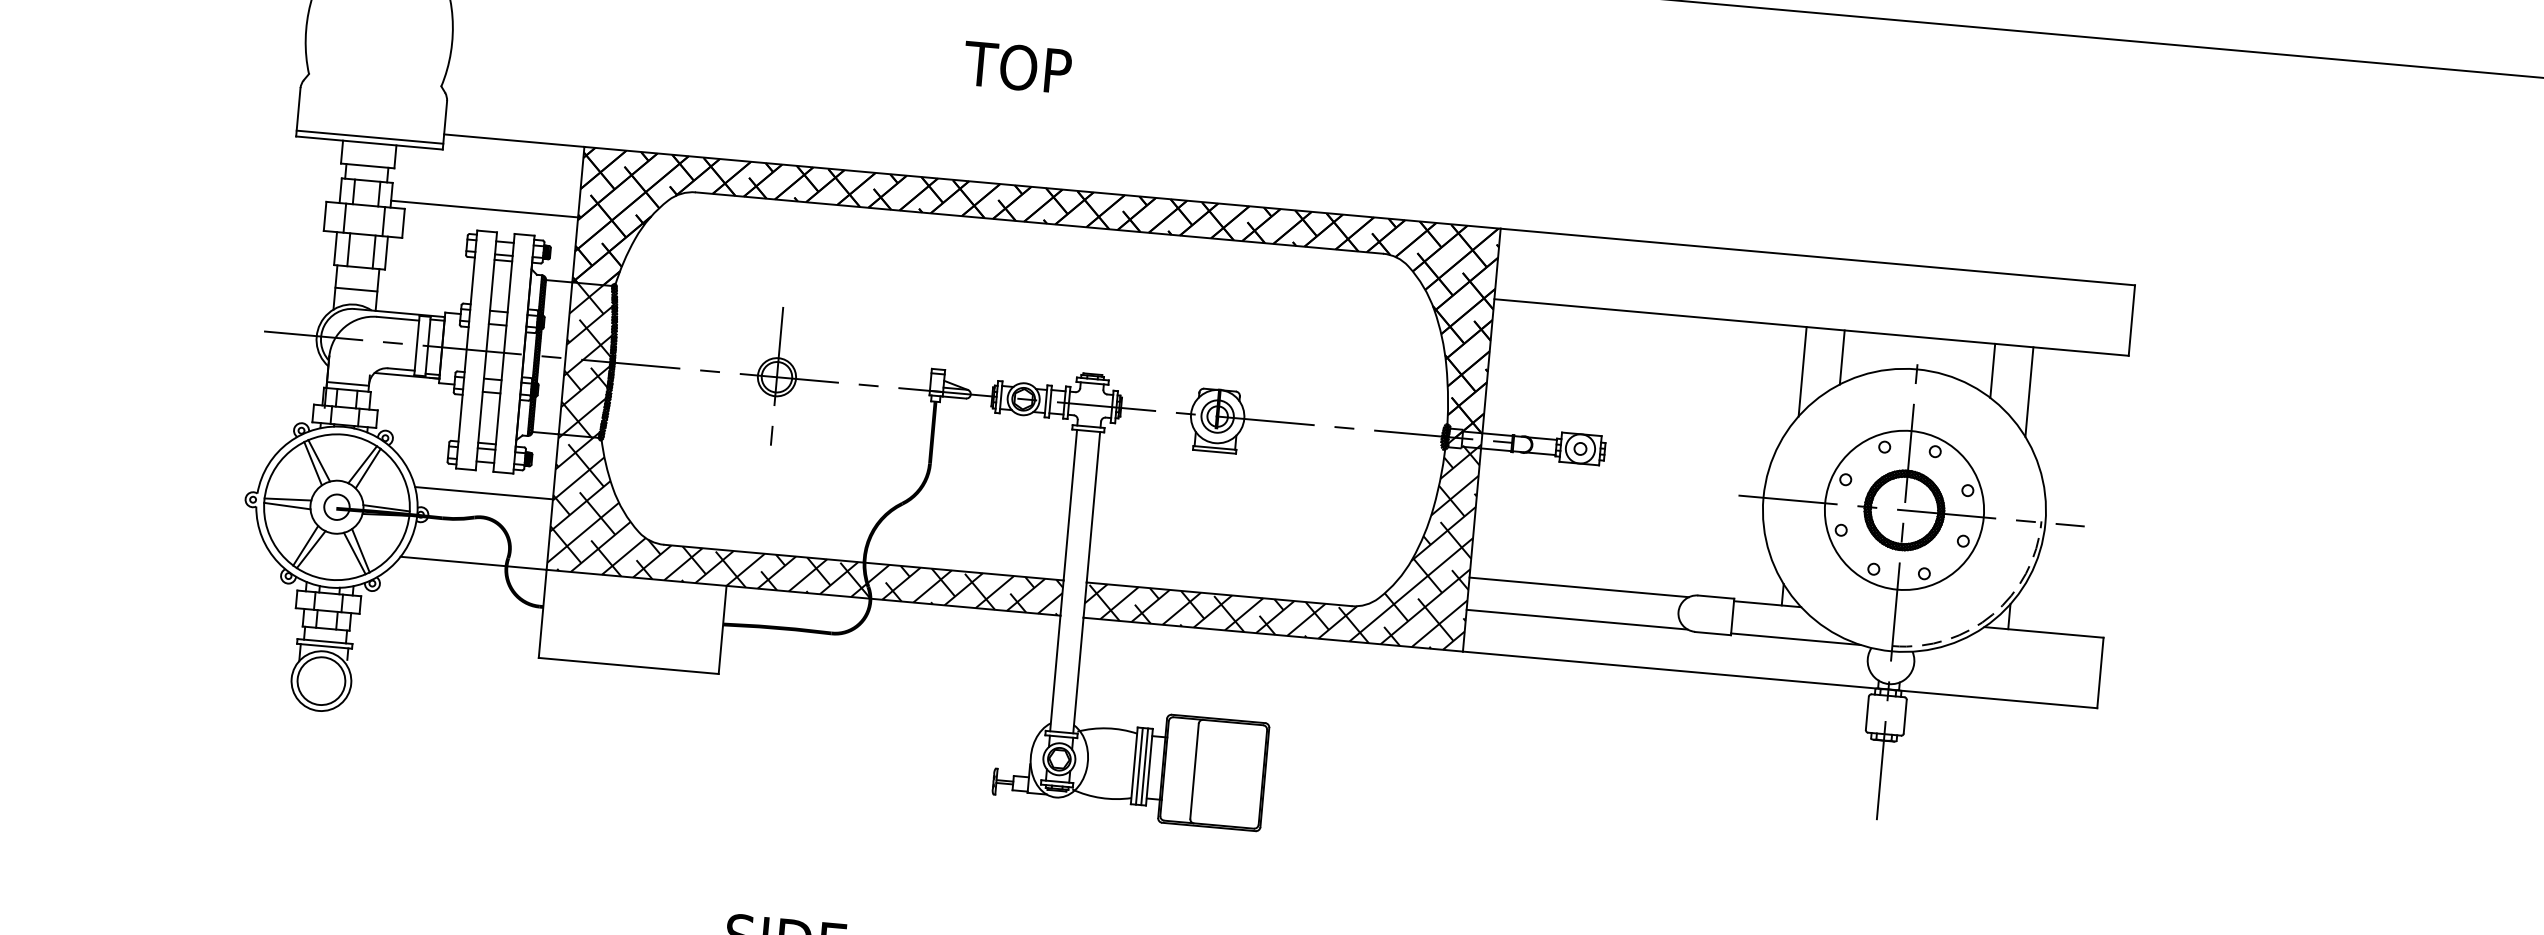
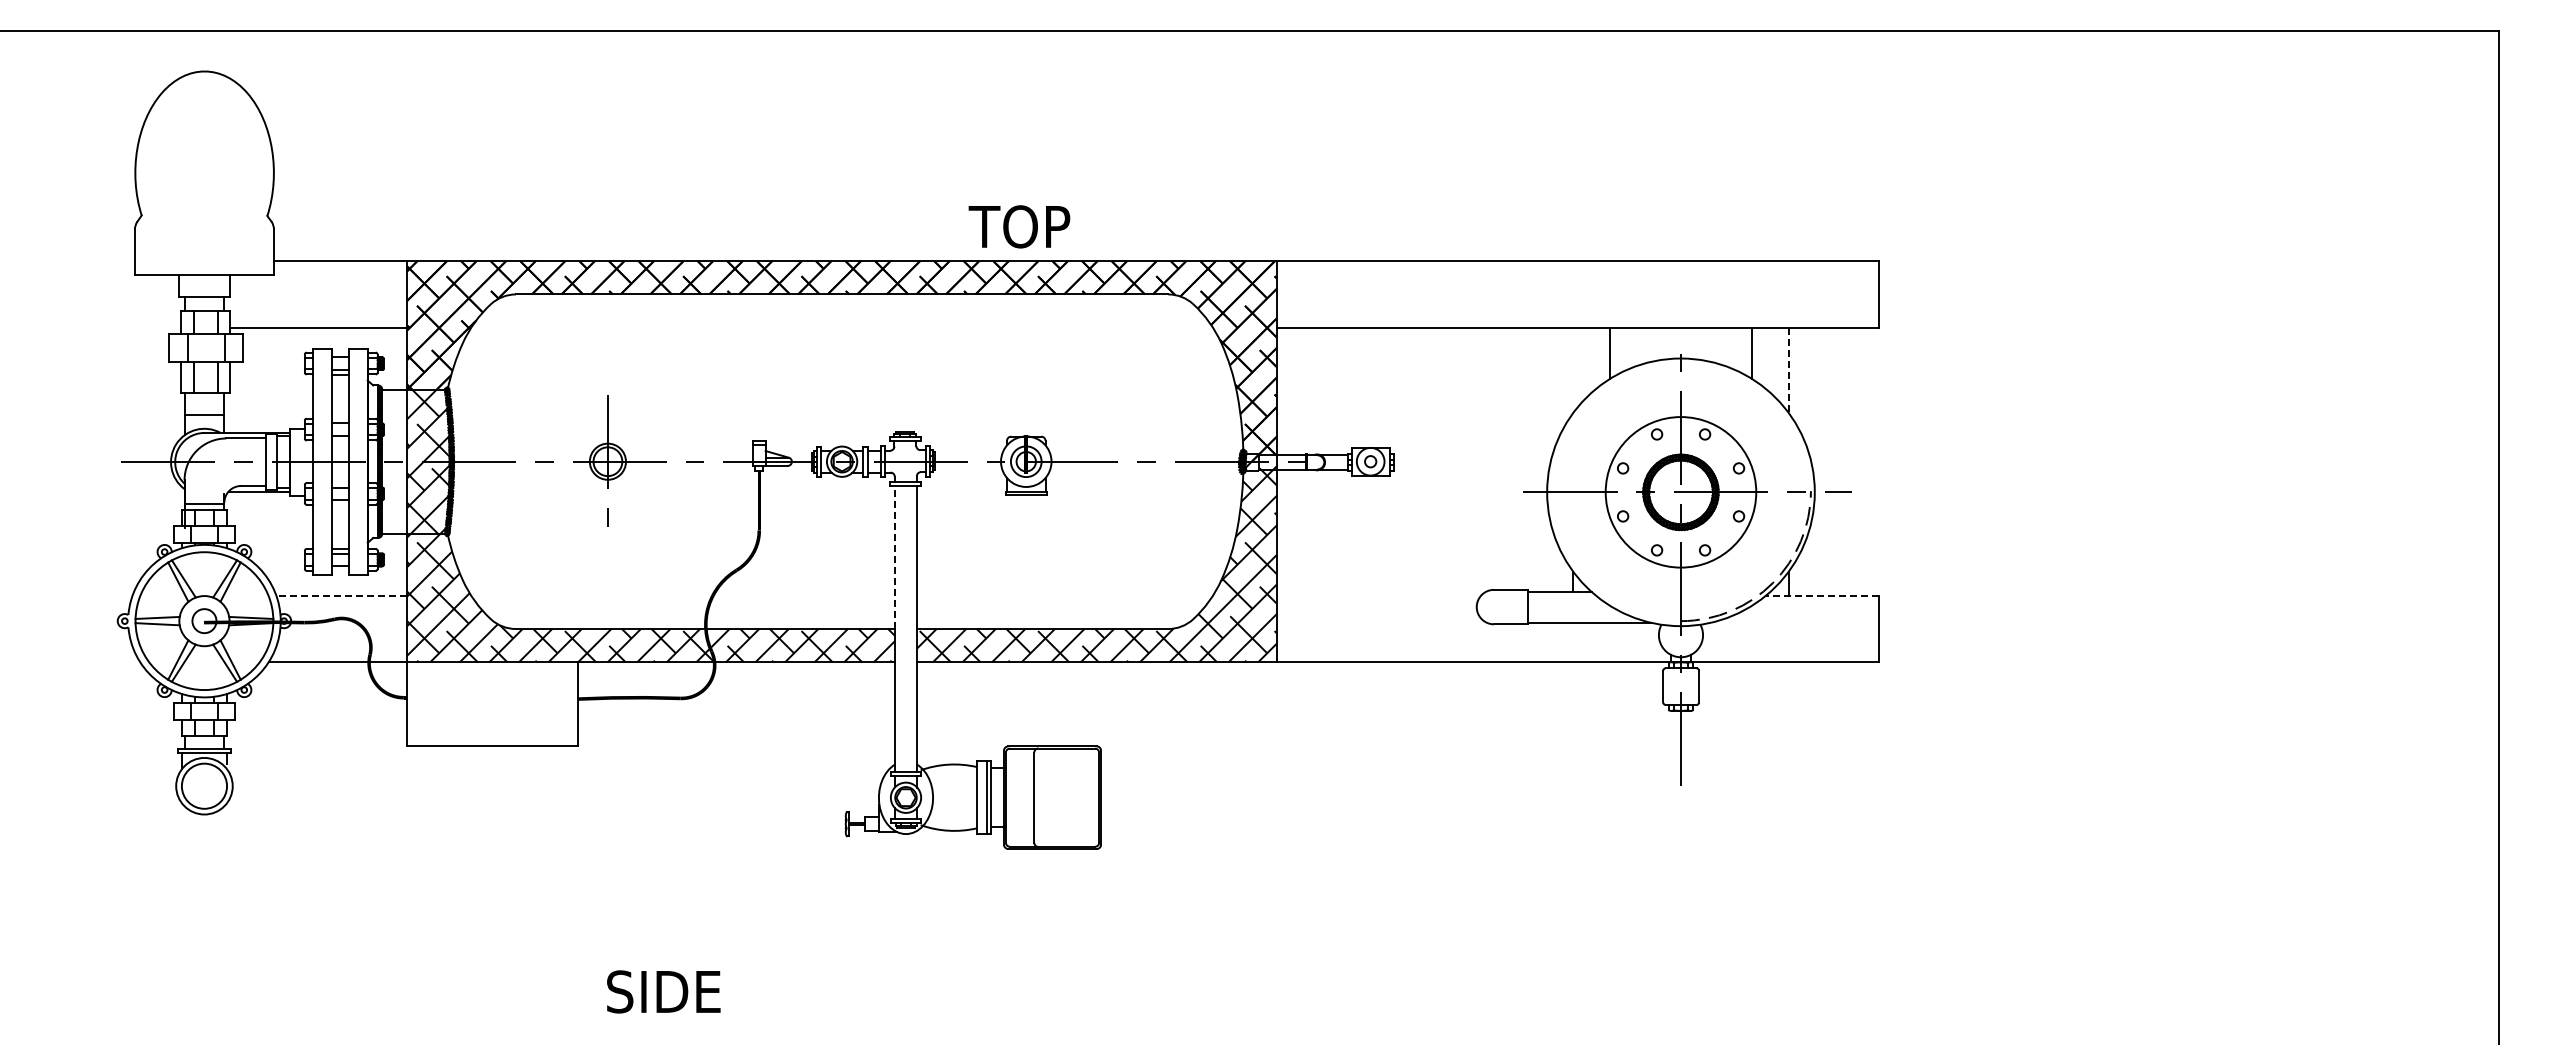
text: (1017, 67) -> (1019, 226), moved
line: (370, 136) -> (204, 269), removed
line: (1802, 370) -> (1573, 369), removed
line: (2029, 392) -> (1788, 370), solid -> dashed
line: (483, 493) -> (341, 595), solid -> dashed
line: (1069, 505) -> (894, 557), solid -> dashed
line: (1579, 587) -> (1381, 592), removed
line: (1576, 619) -> (1381, 622), removed
line: (2043, 632) -> (1822, 595), solid -> dashed
line: (1138, 766) -> (981, 797), removed

